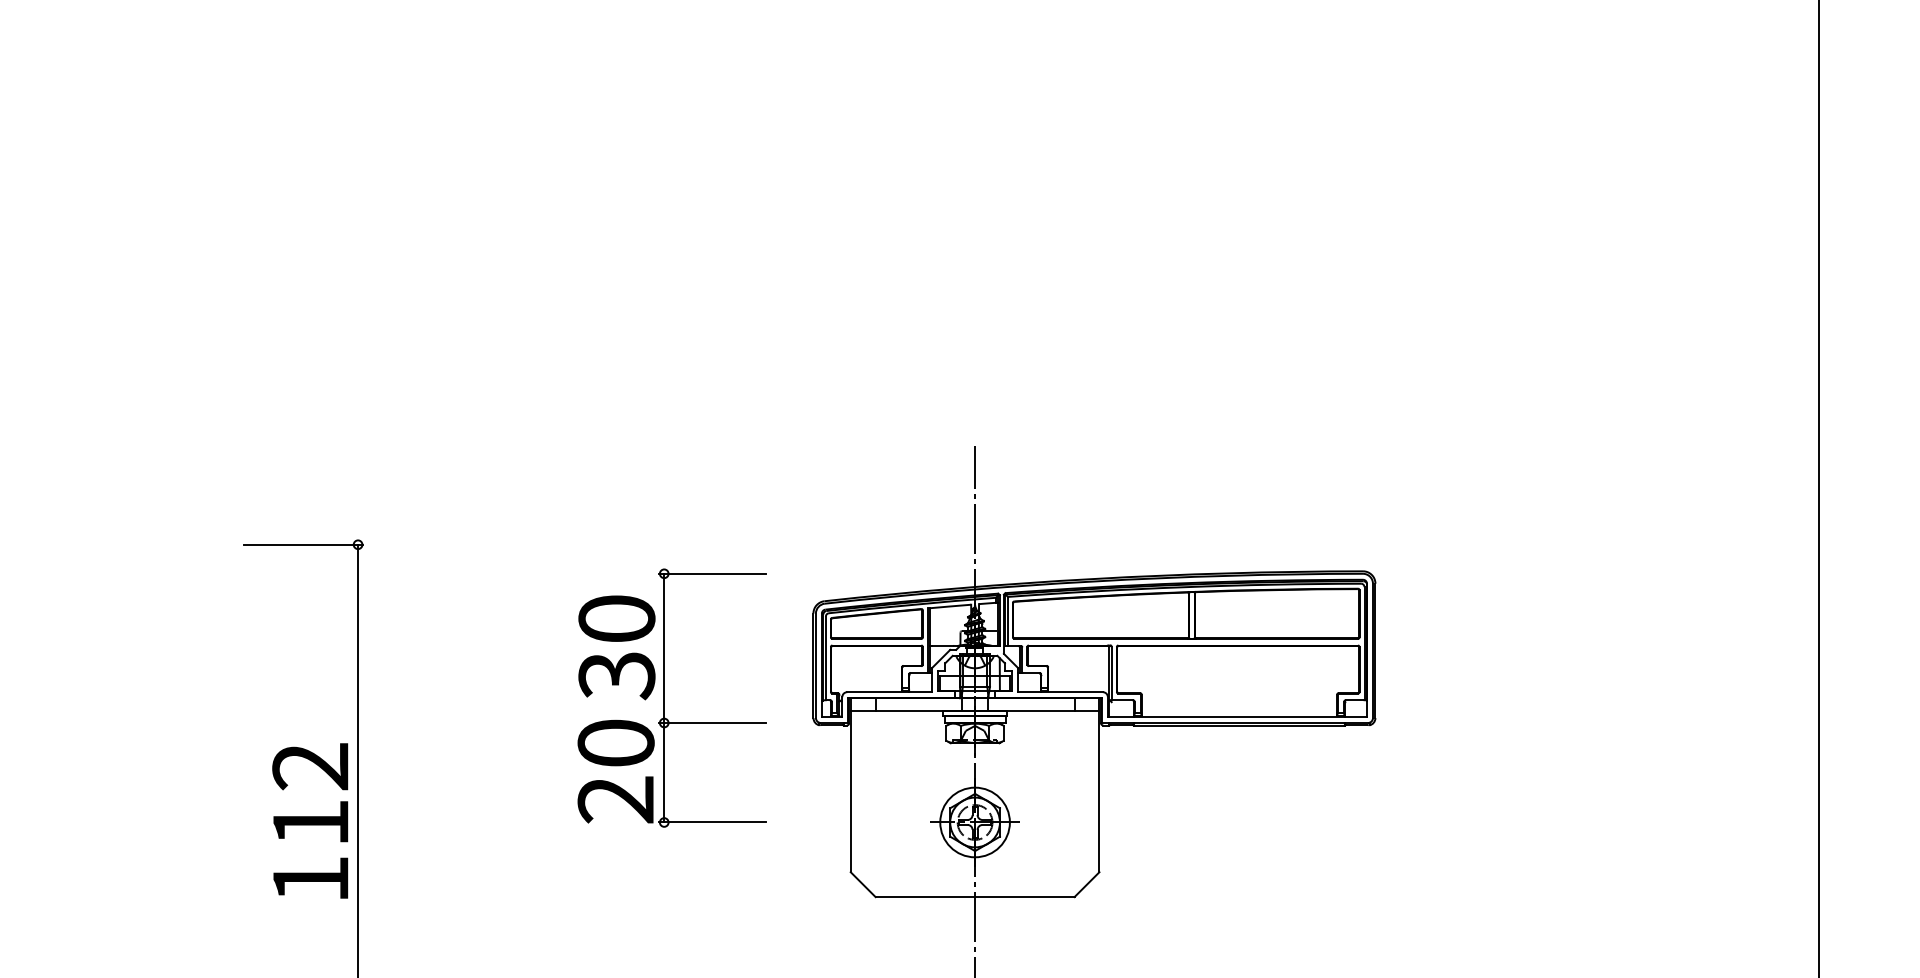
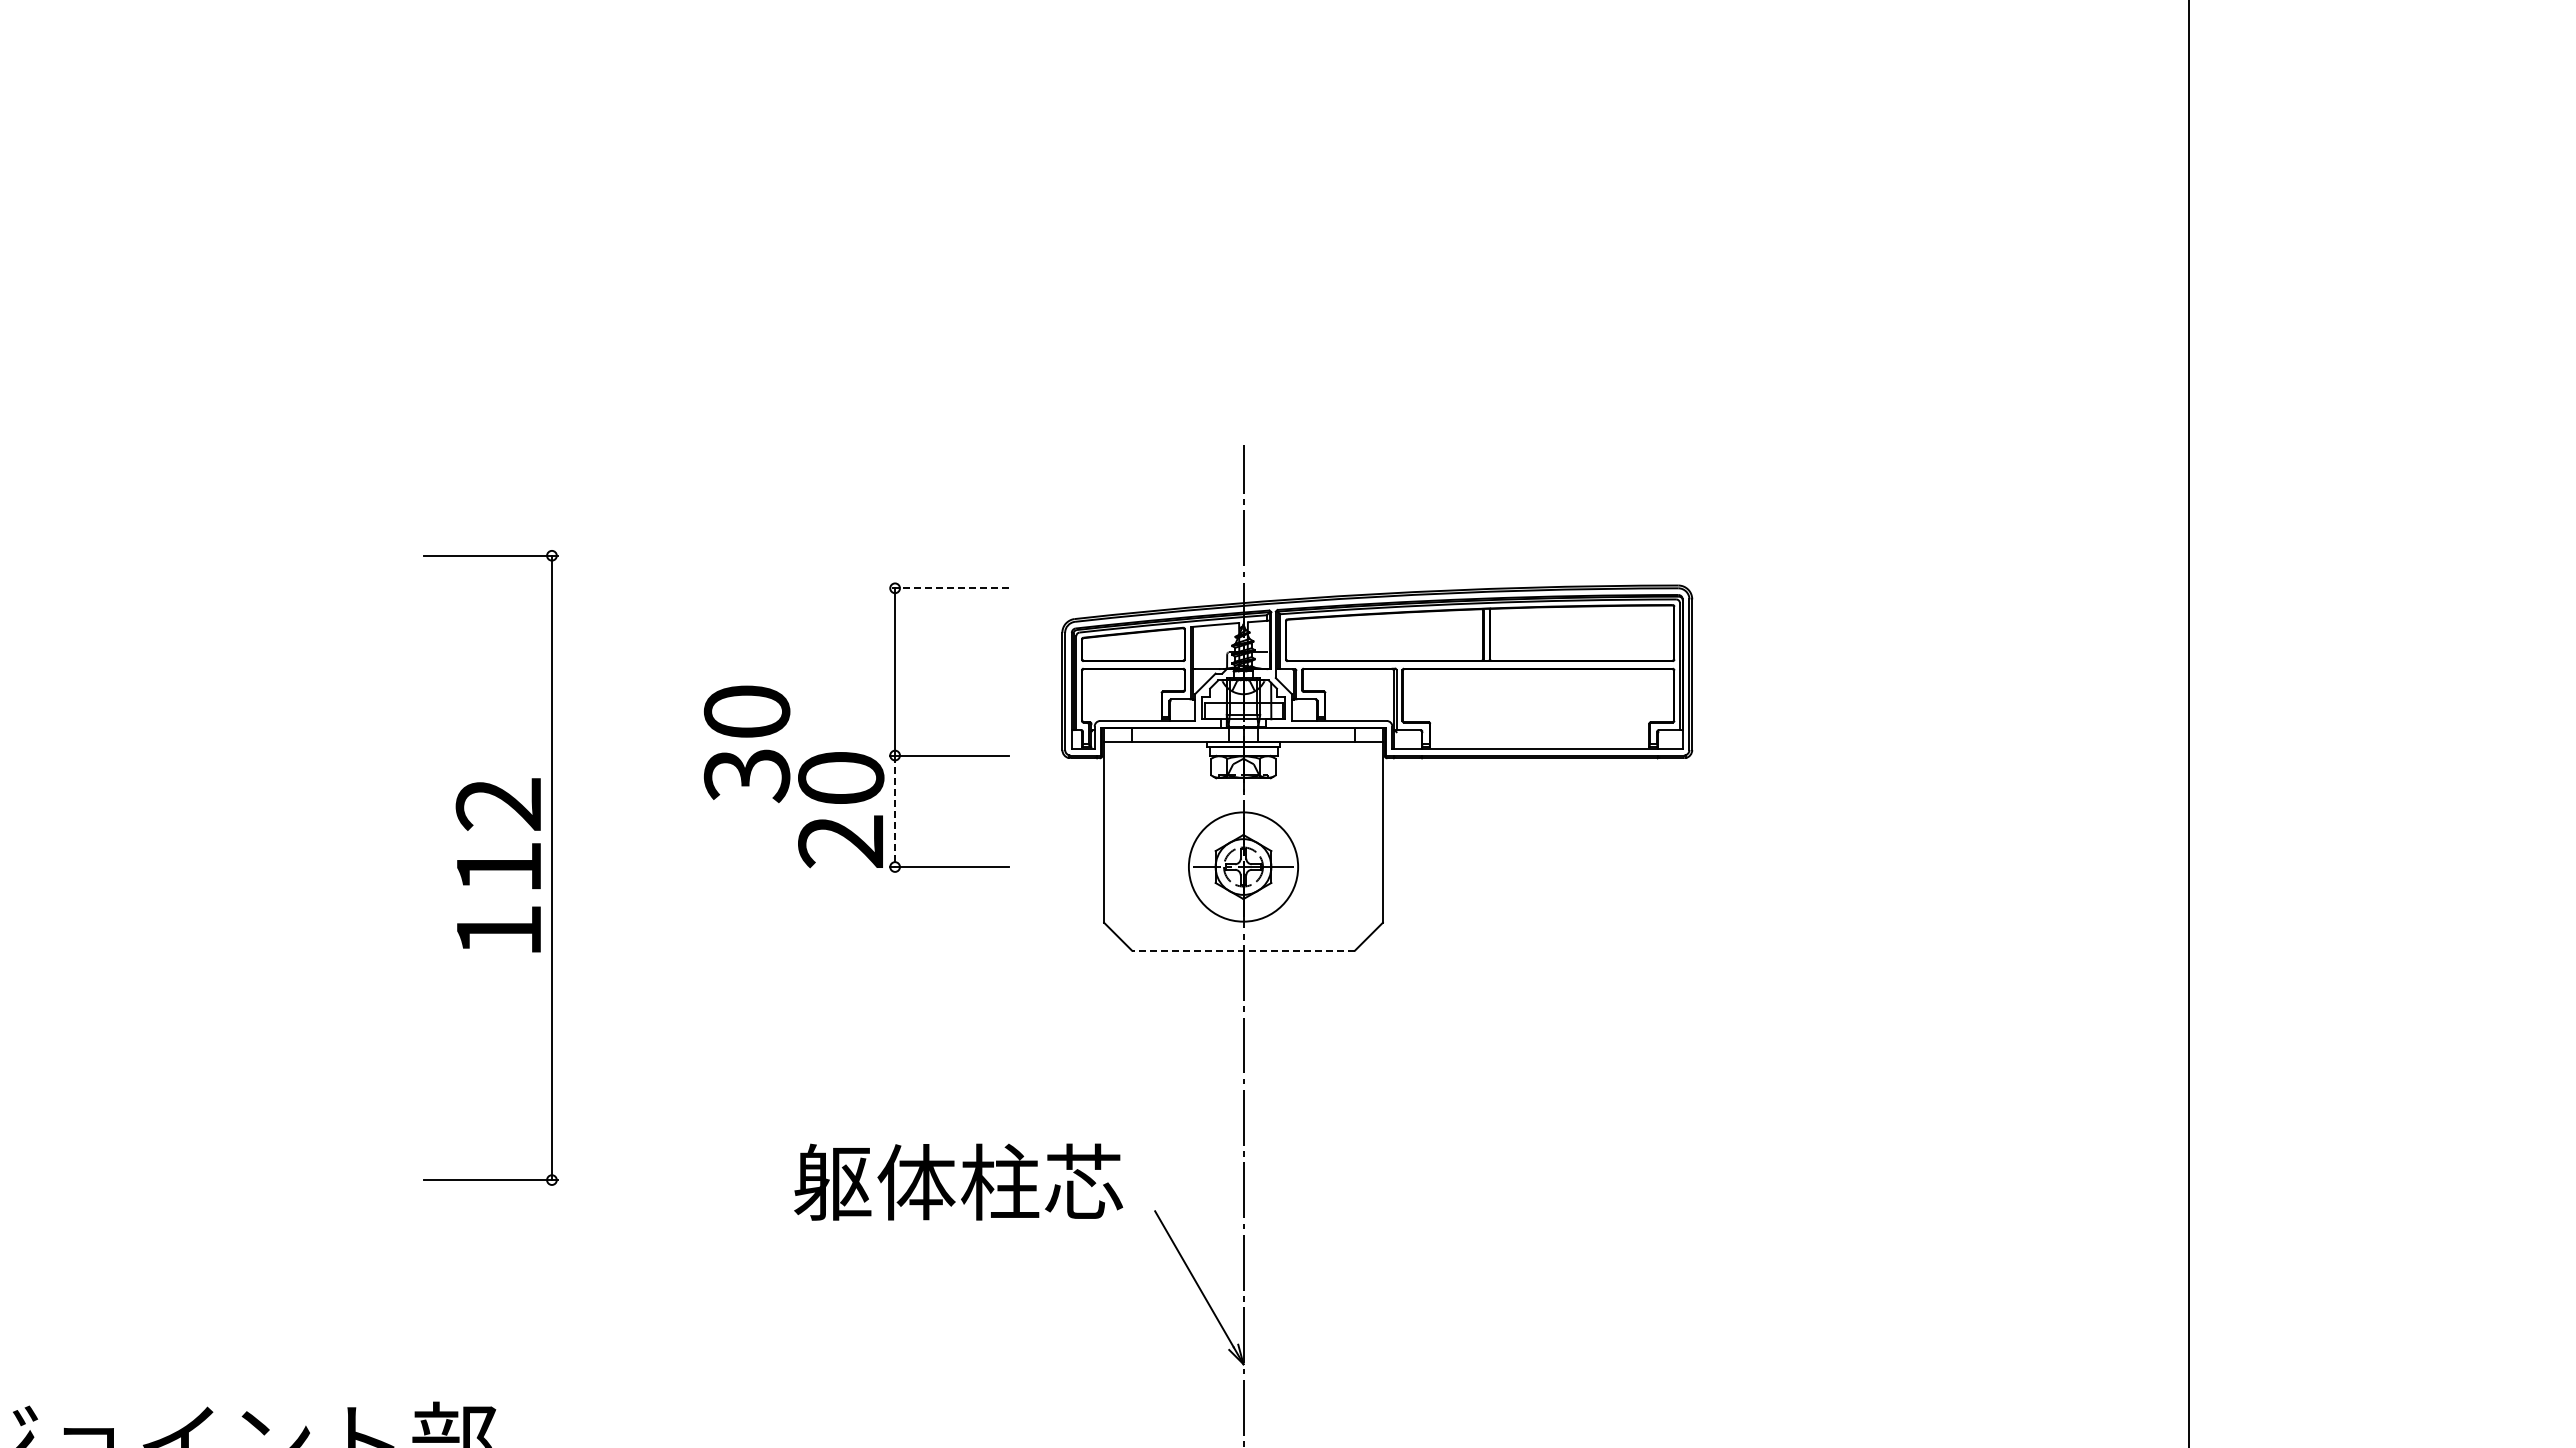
line: (712, 573) -> (949, 588), solid -> dashed
text: (616, 647) -> (746, 743), moved
line: (664, 772) -> (895, 811), solid -> dashed
circle: (975, 822) -> (1243, 867), size x1.4
line: (975, 896) -> (1243, 950), solid -> dashed

